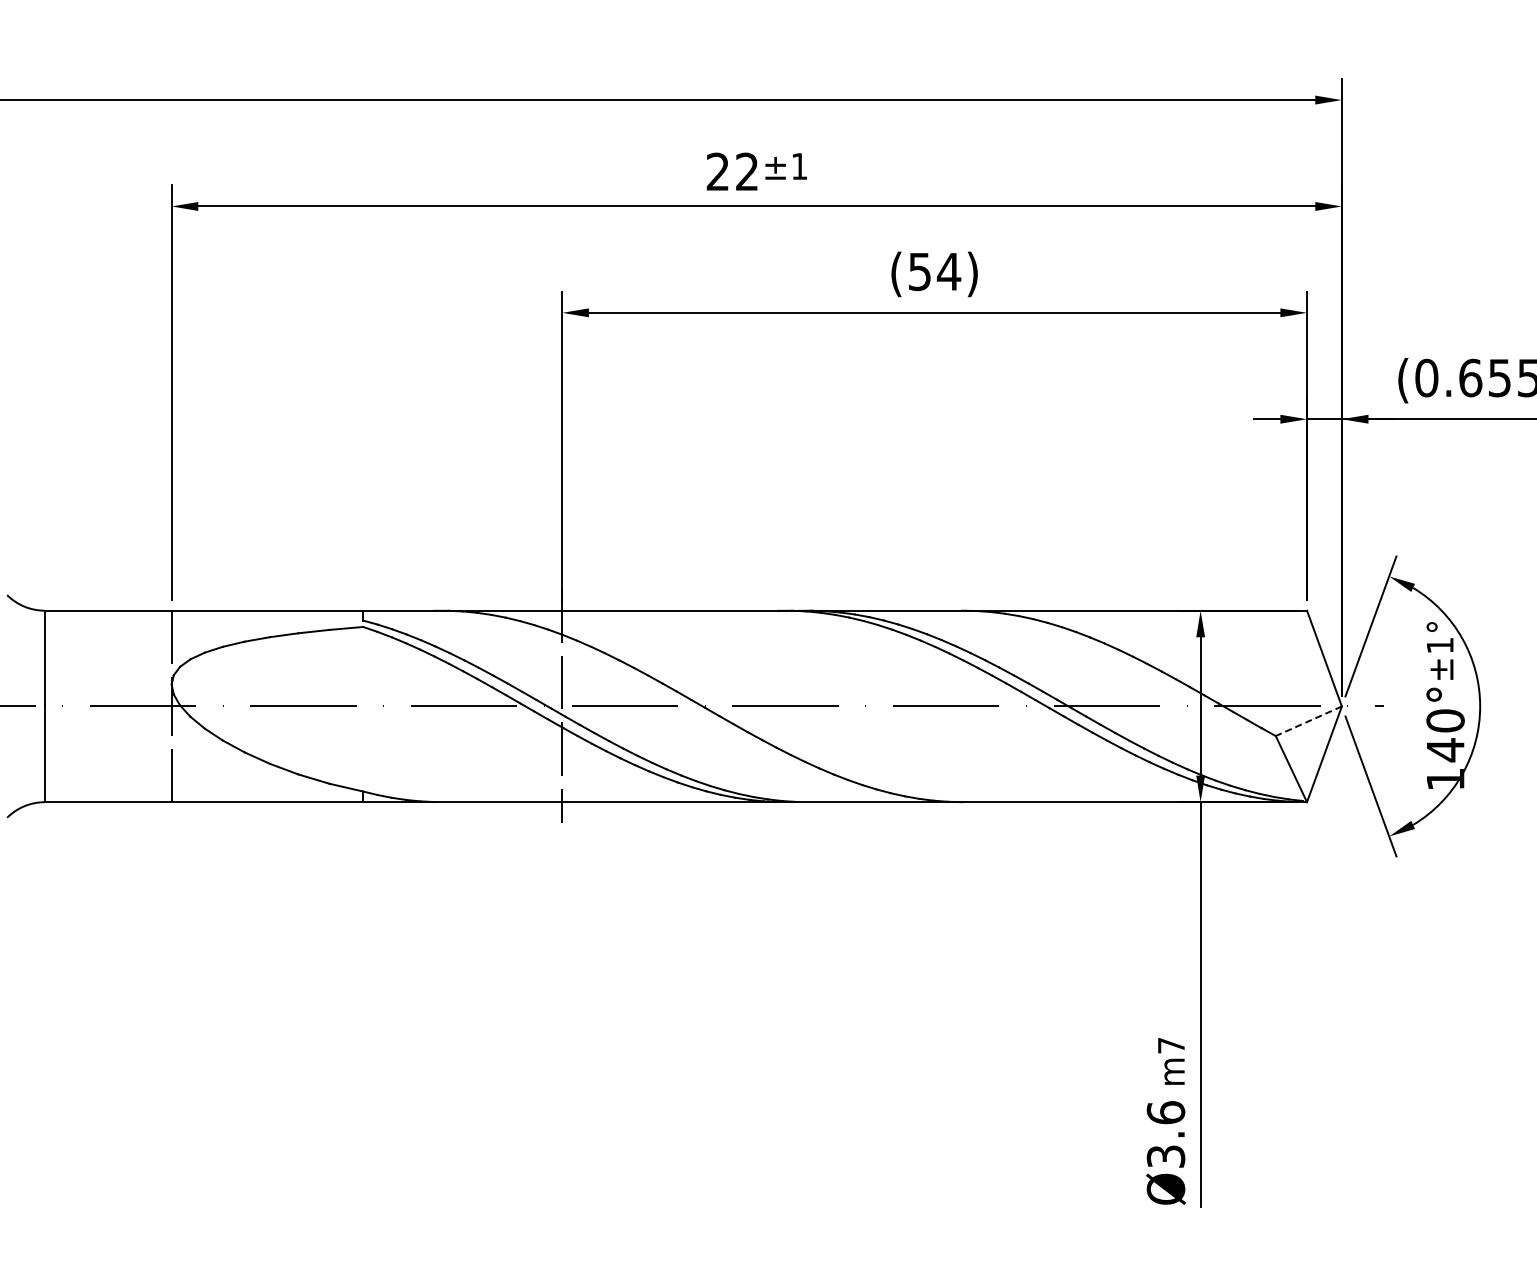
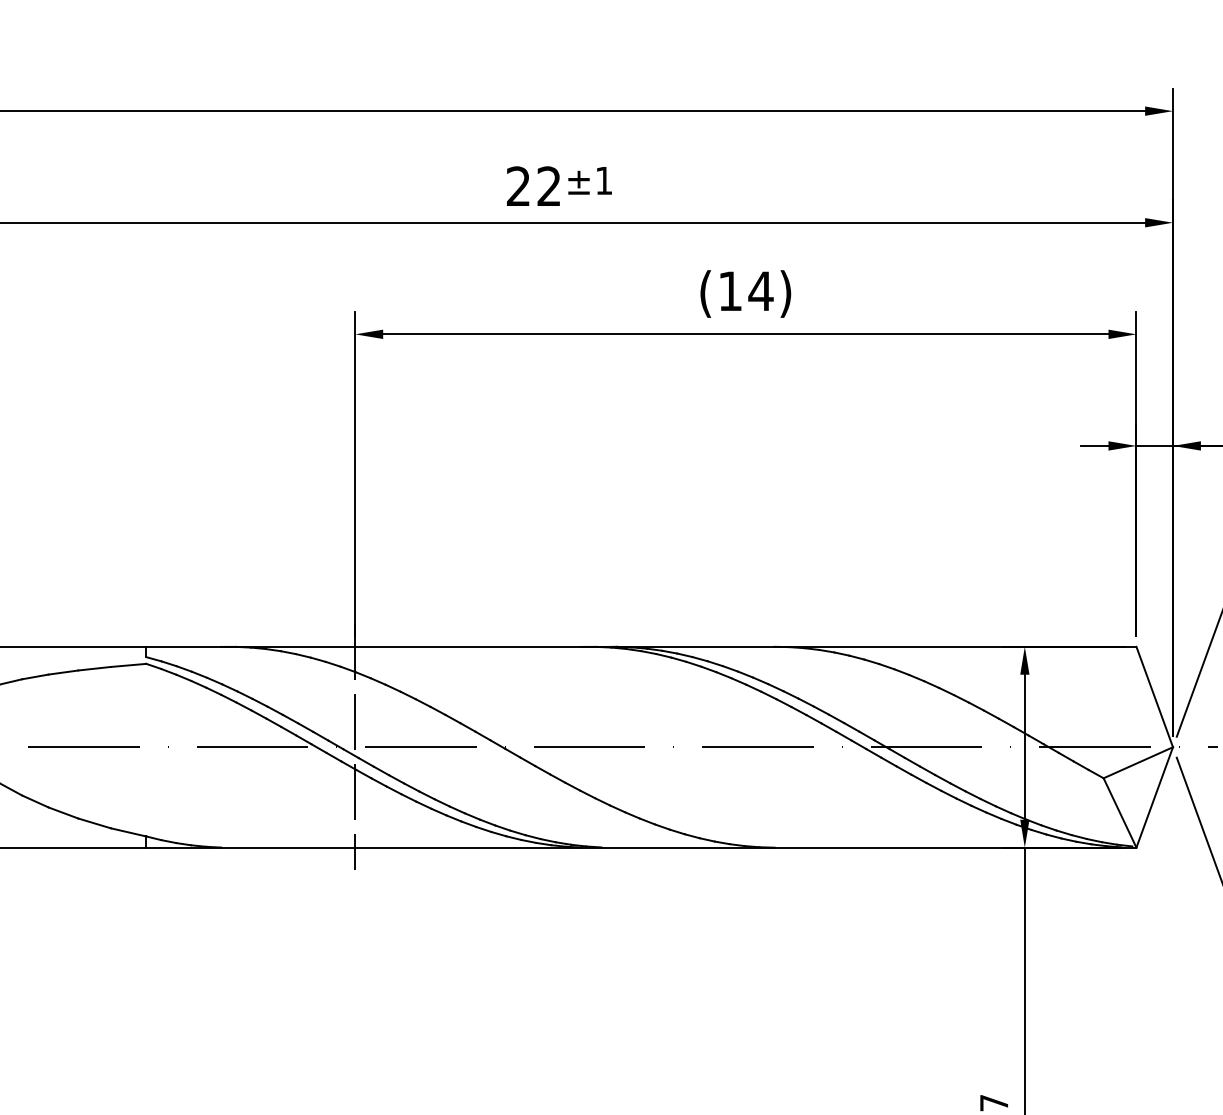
text: (919, 272) -> (729, 292), (54) -> (14)
line: (1308, 721) -> (1137, 763), dashed -> solid

